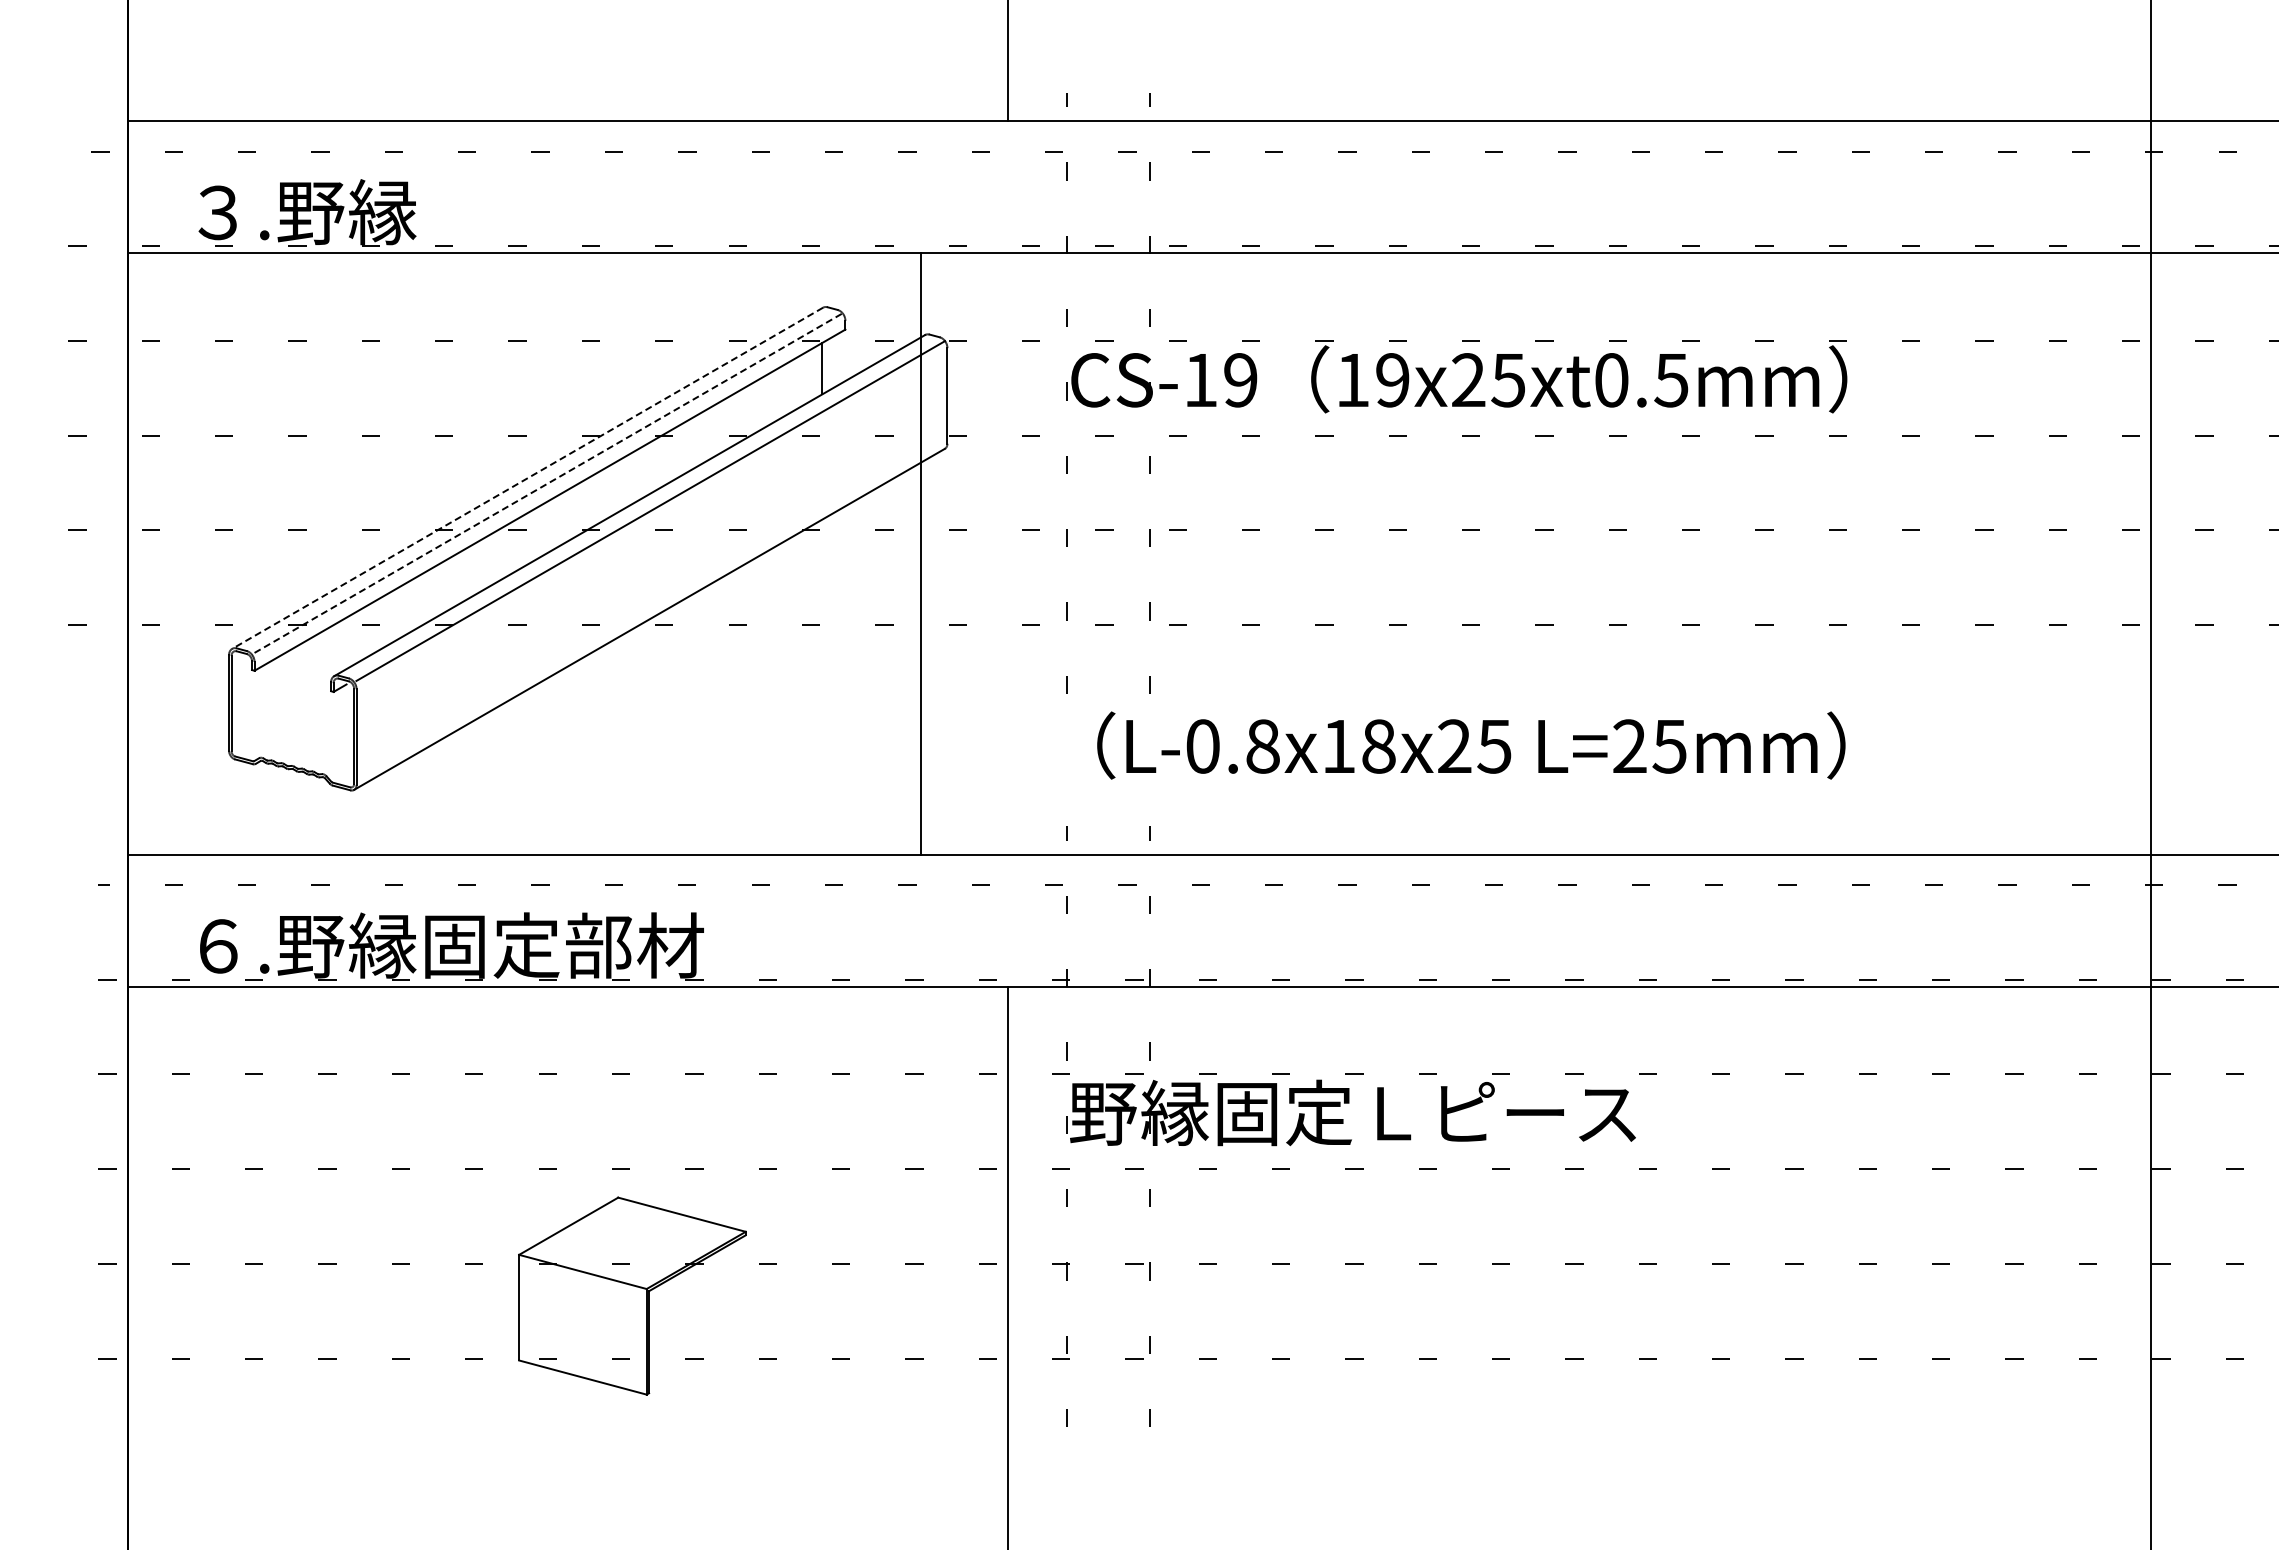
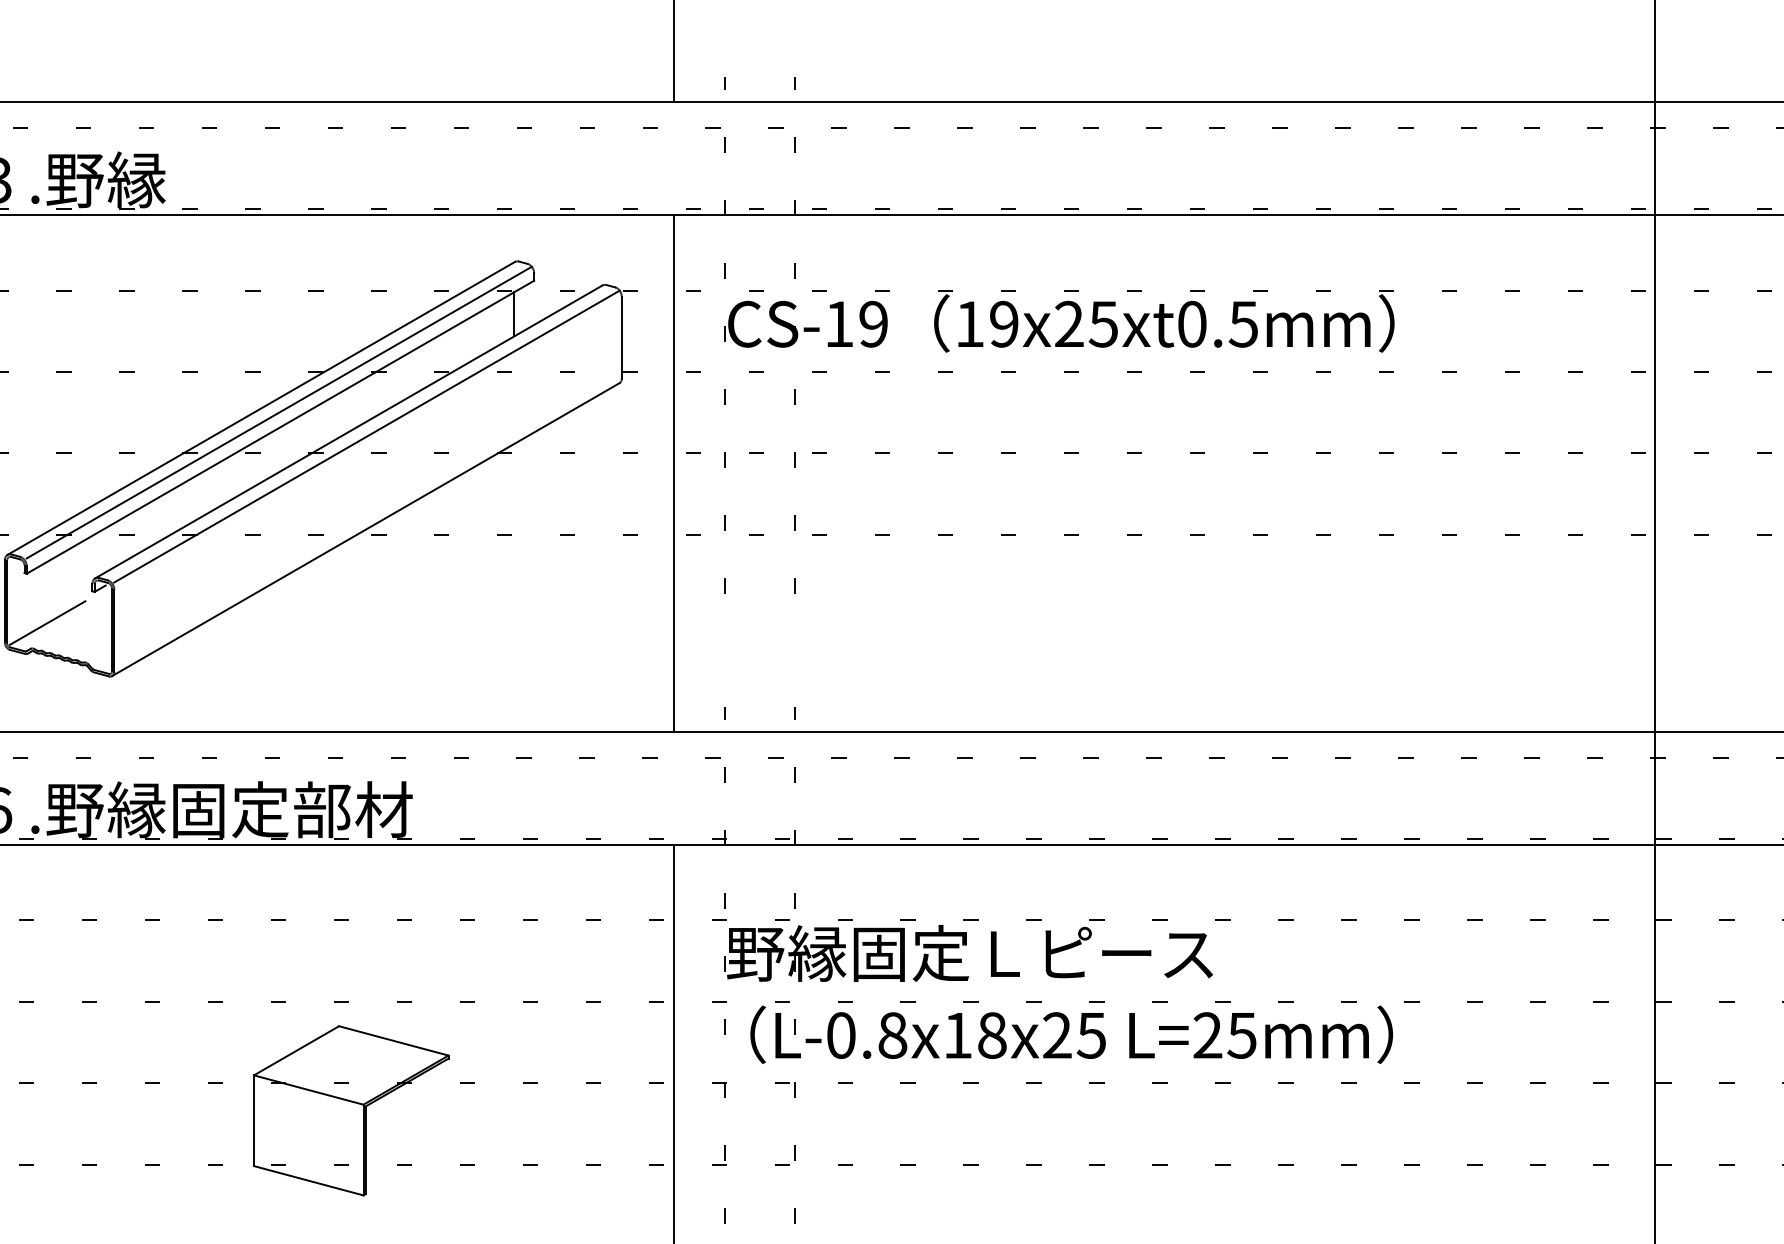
line: (527, 478) -> (261, 408), dashed -> solid
line: (548, 483) -> (279, 412), dashed -> solid
line: (921, 553) -> (674, 473), moved
line: (278, 727) -> (47, 622), added
text: (1471, 745) -> (1071, 1034), moved

